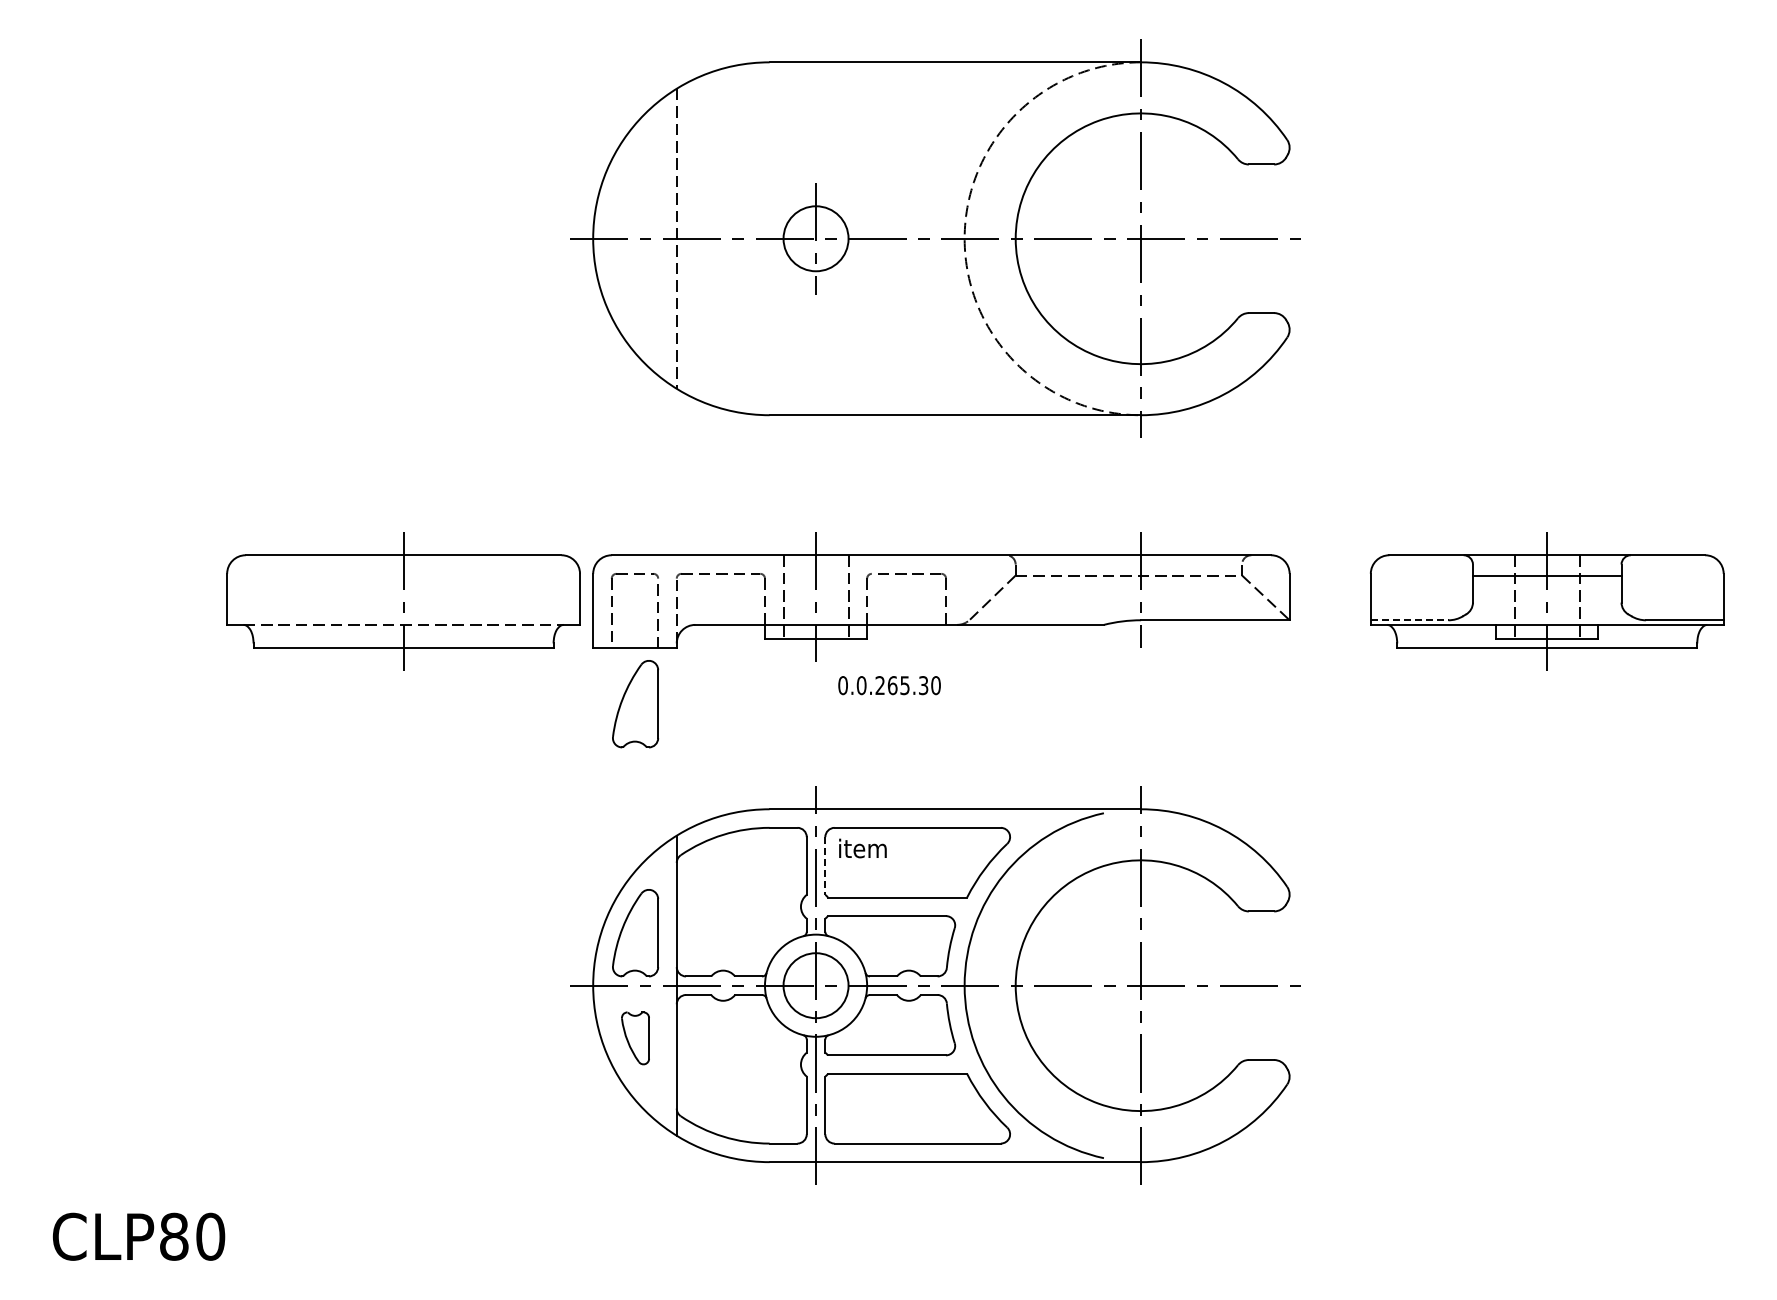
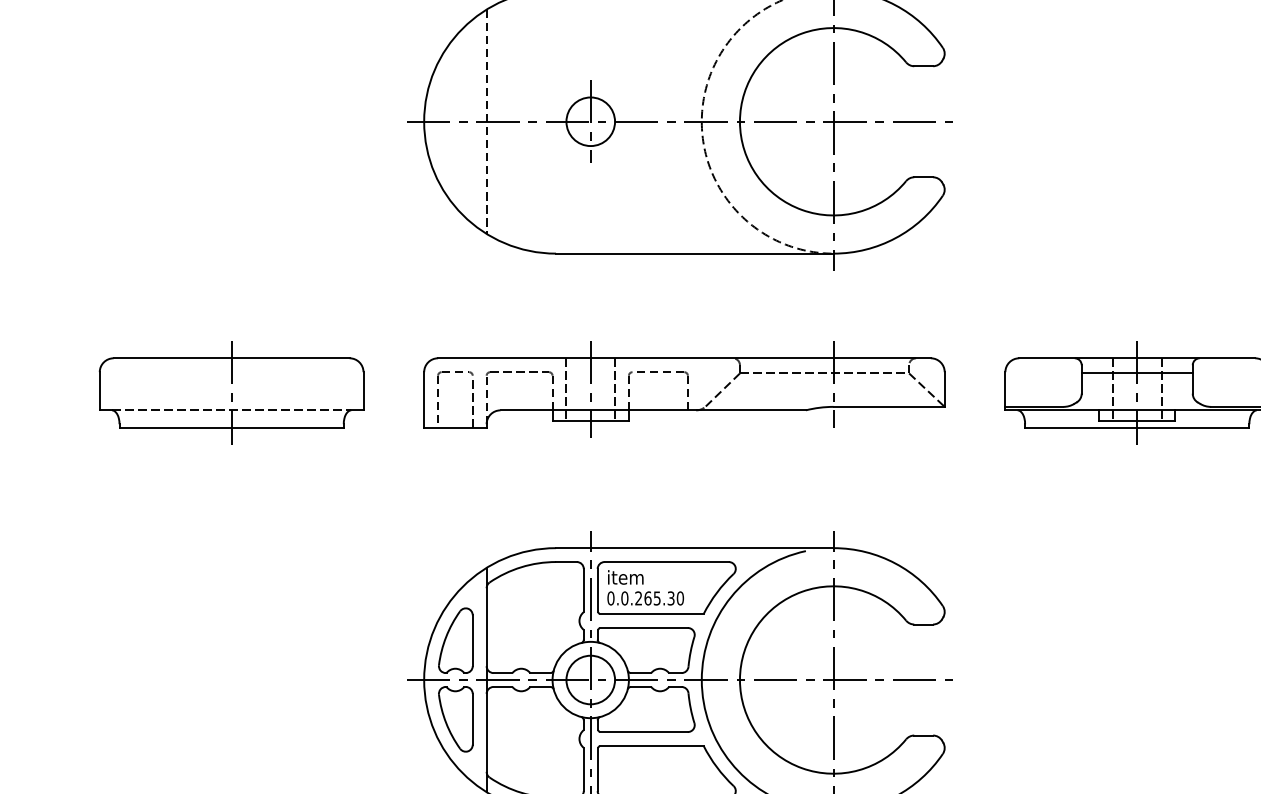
part: (403, 601) -> (231, 392), moved
line: (1409, 620) -> (1034, 407), dashed -> solid
text: (889, 685) -> (645, 598), moved
part: (635, 704) -> (455, 469), removed
line: (825, 866) -> (597, 590), dashed -> solid
part: (635, 1038) -> (455, 719), size x1.67

